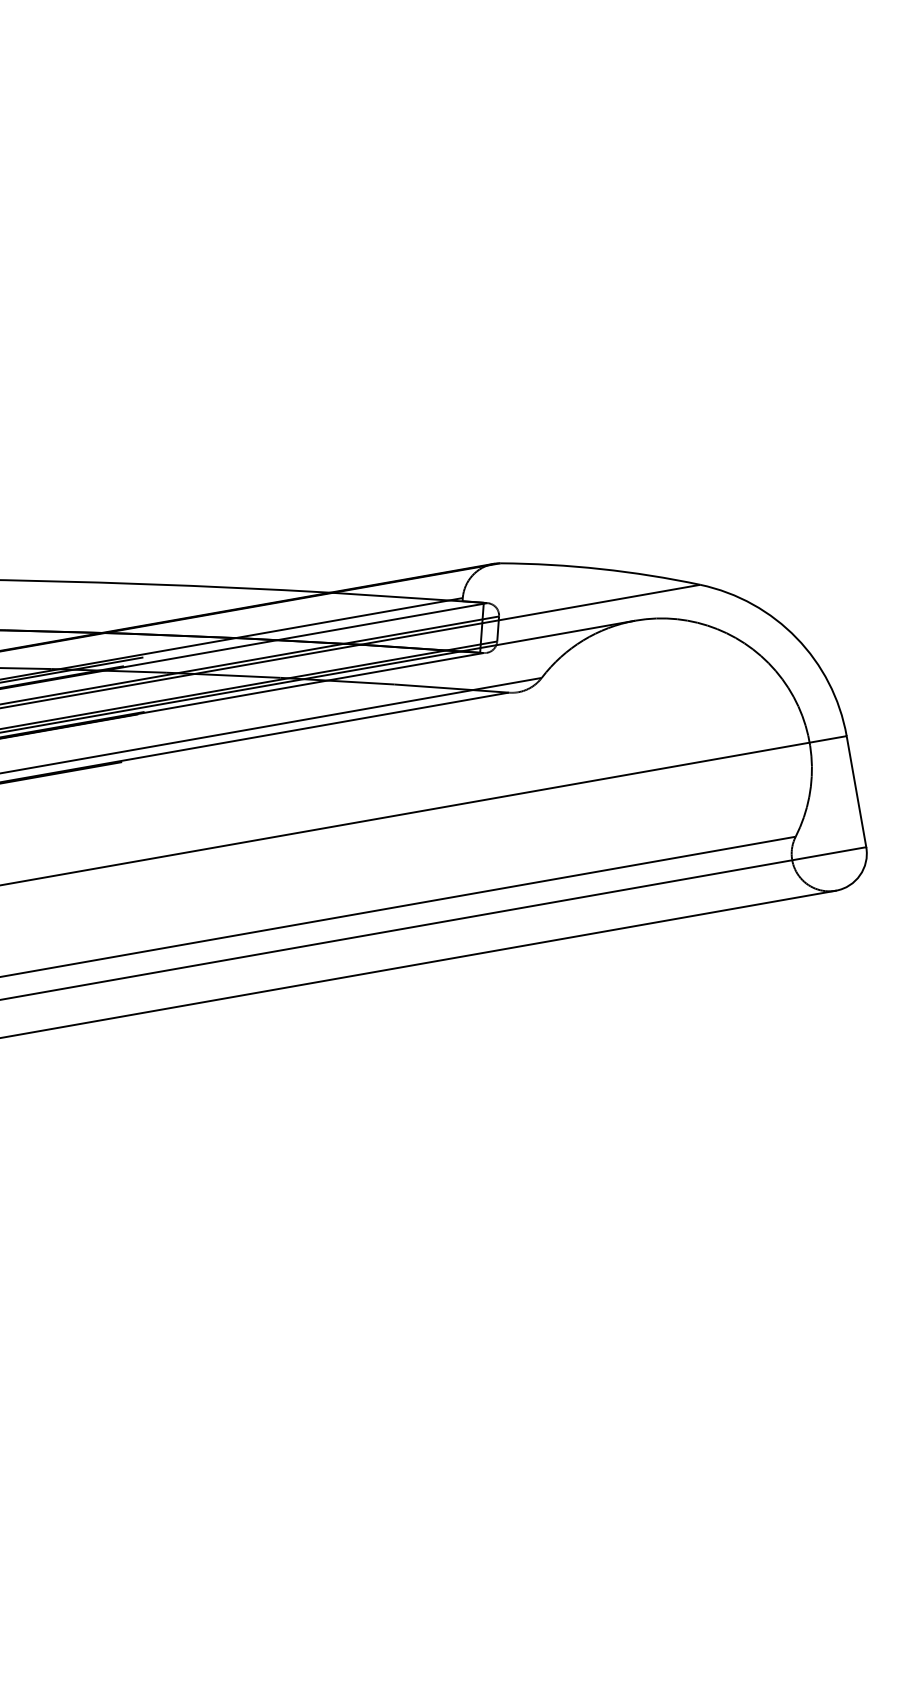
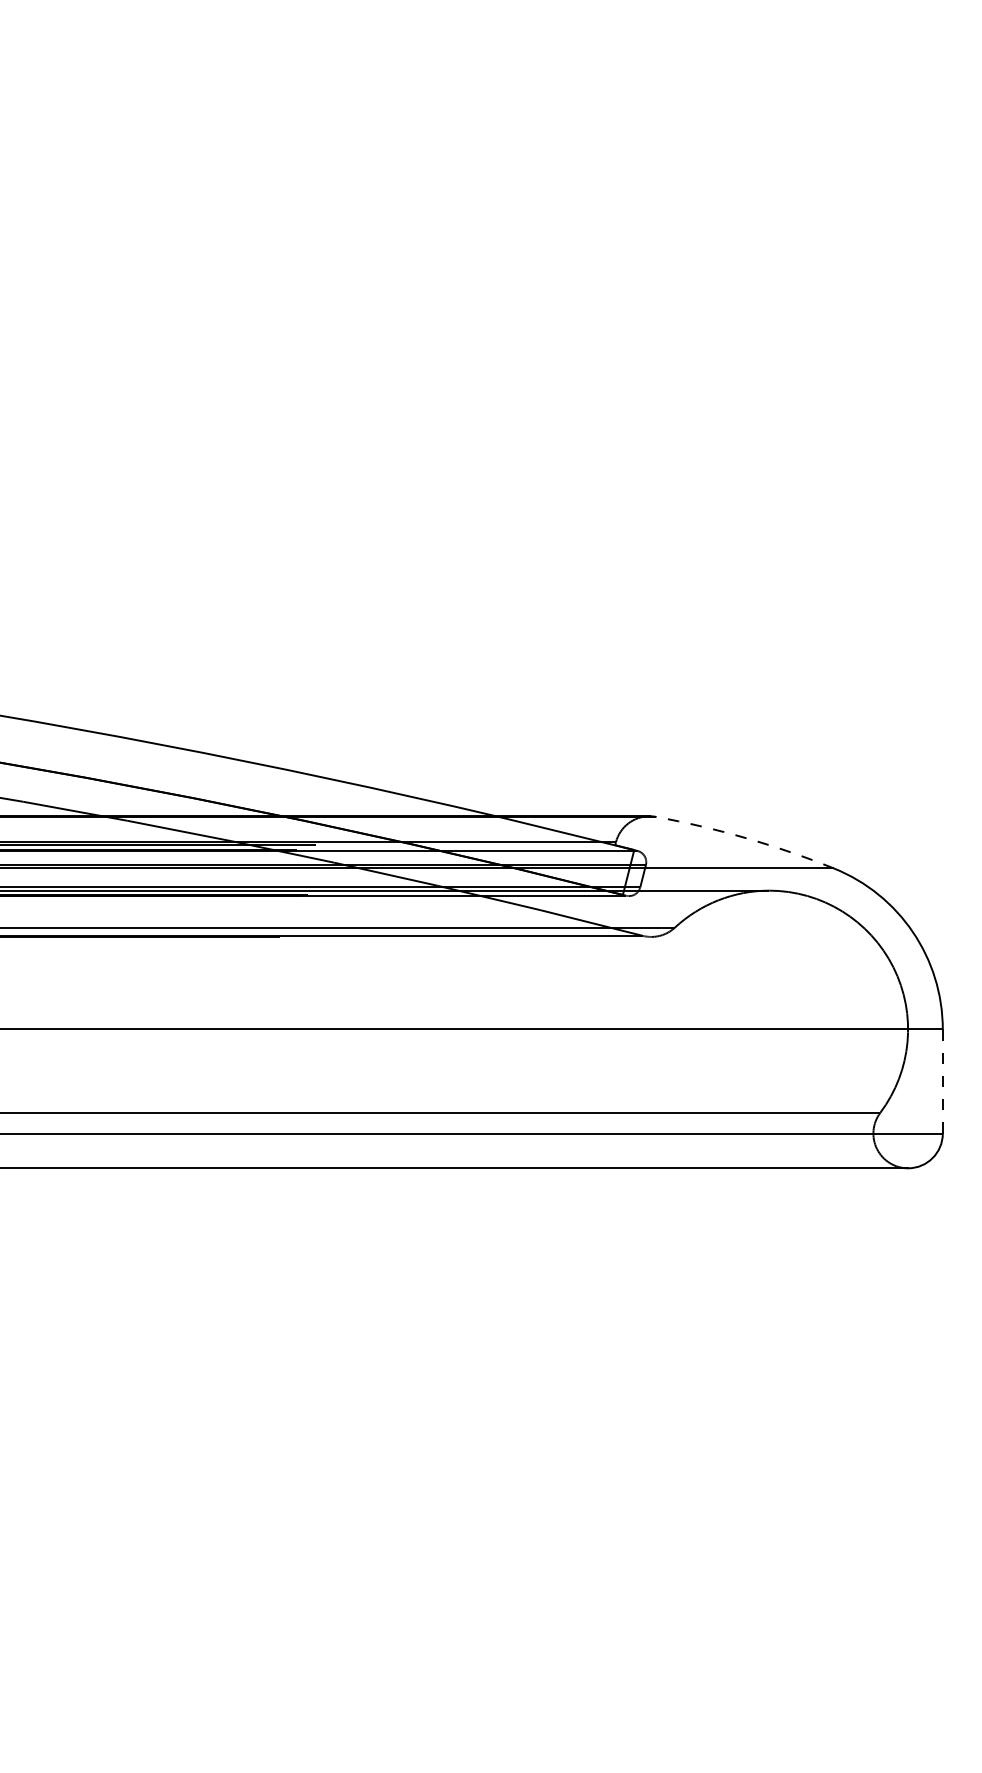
arc: (601, 569) -> (746, 838), solid -> dashed
line: (856, 791) -> (942, 1081), solid -> dashed

